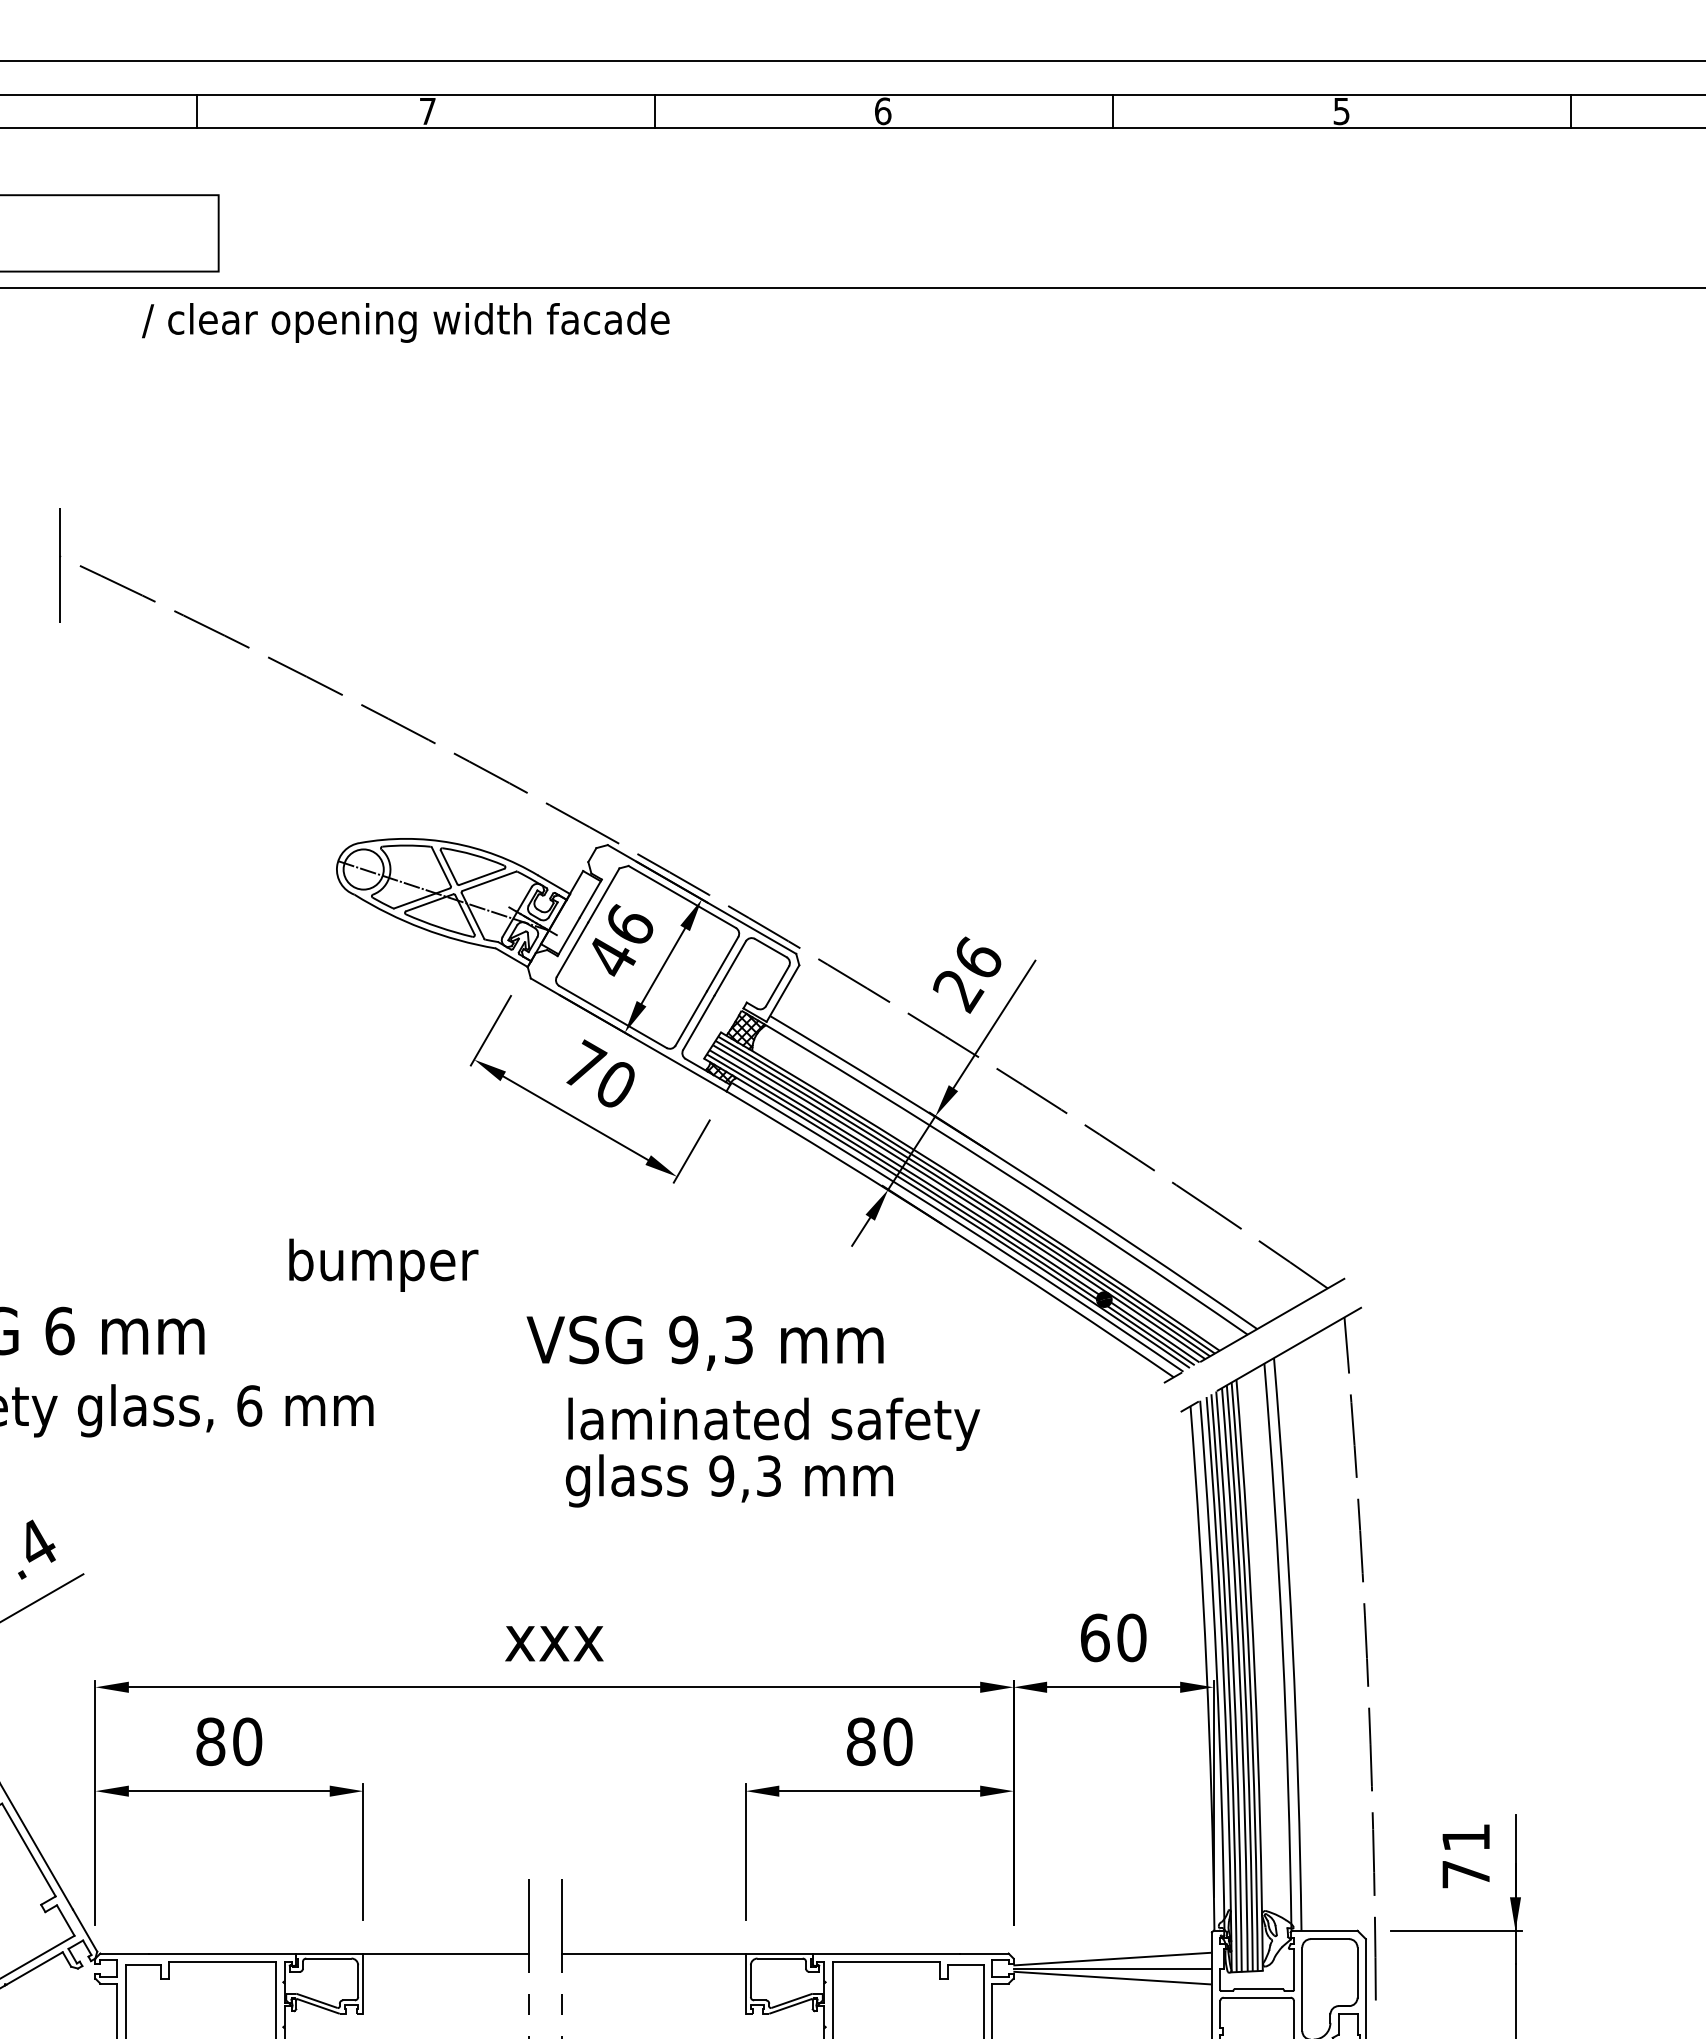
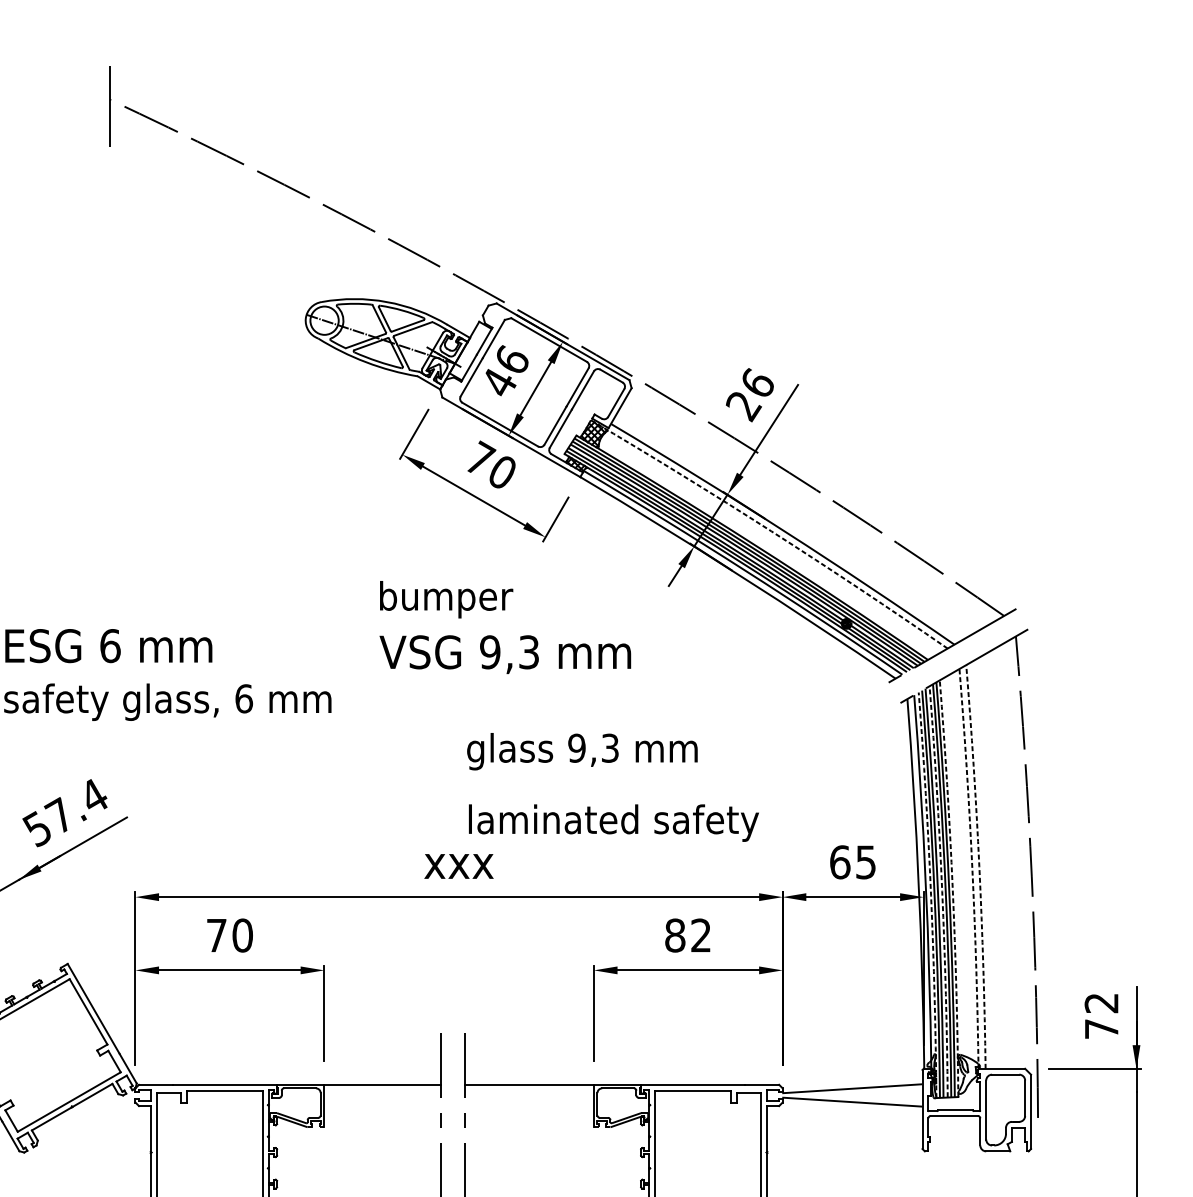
arc: (997, 1168) -> (771, 531), solid -> dashed
text: (383, 1264) -> (446, 599), moved
text: (704, 1342) -> (504, 654), moved
text: (774, 1423) -> (614, 822), moved
text: (1131, 1637) -> (865, 862), 60 -> 65
arc: (1292, 1644) -> (979, 866), solid -> dashed
arc: (1282, 1647) -> (972, 869), solid -> dashed
arc: (1254, 1675) -> (952, 888), solid -> dashed
arc: (1239, 1679) -> (941, 891), solid -> dashed
arc: (1224, 1684) -> (931, 895), solid -> dashed
text: (210, 1741) -> (216, 935), 80 -> 70
text: (897, 1741) -> (700, 935), 80 -> 82
text: (1465, 1837) -> (1101, 1003), 71 -> 72
line: (1112, 1968) -> (852, 1095), removed

